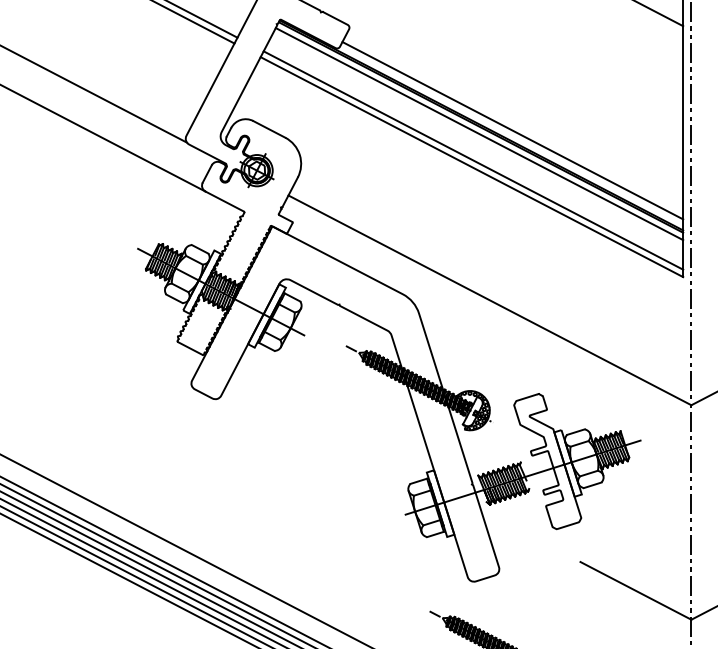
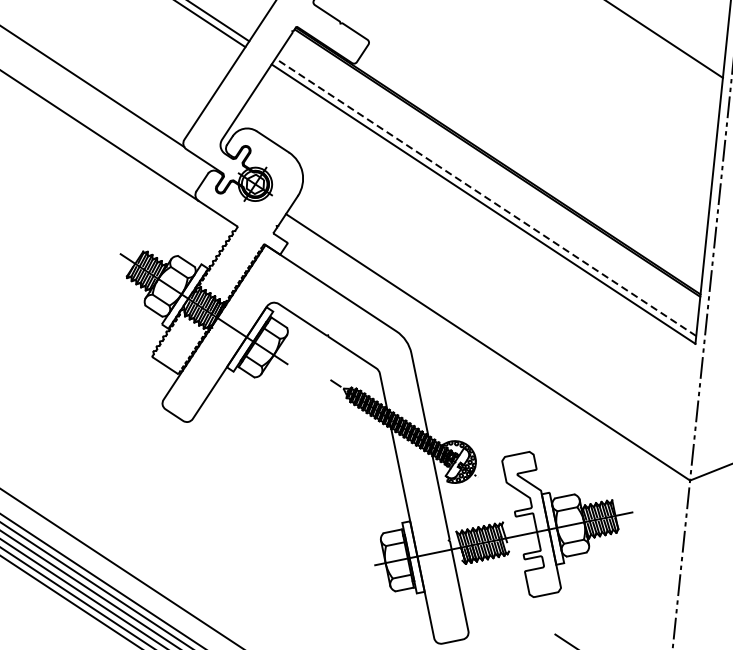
line: (512, 130) -> (530, 169), removed
line: (479, 134) -> (495, 170), removed
line: (473, 160) -> (485, 197), solid -> dashed

